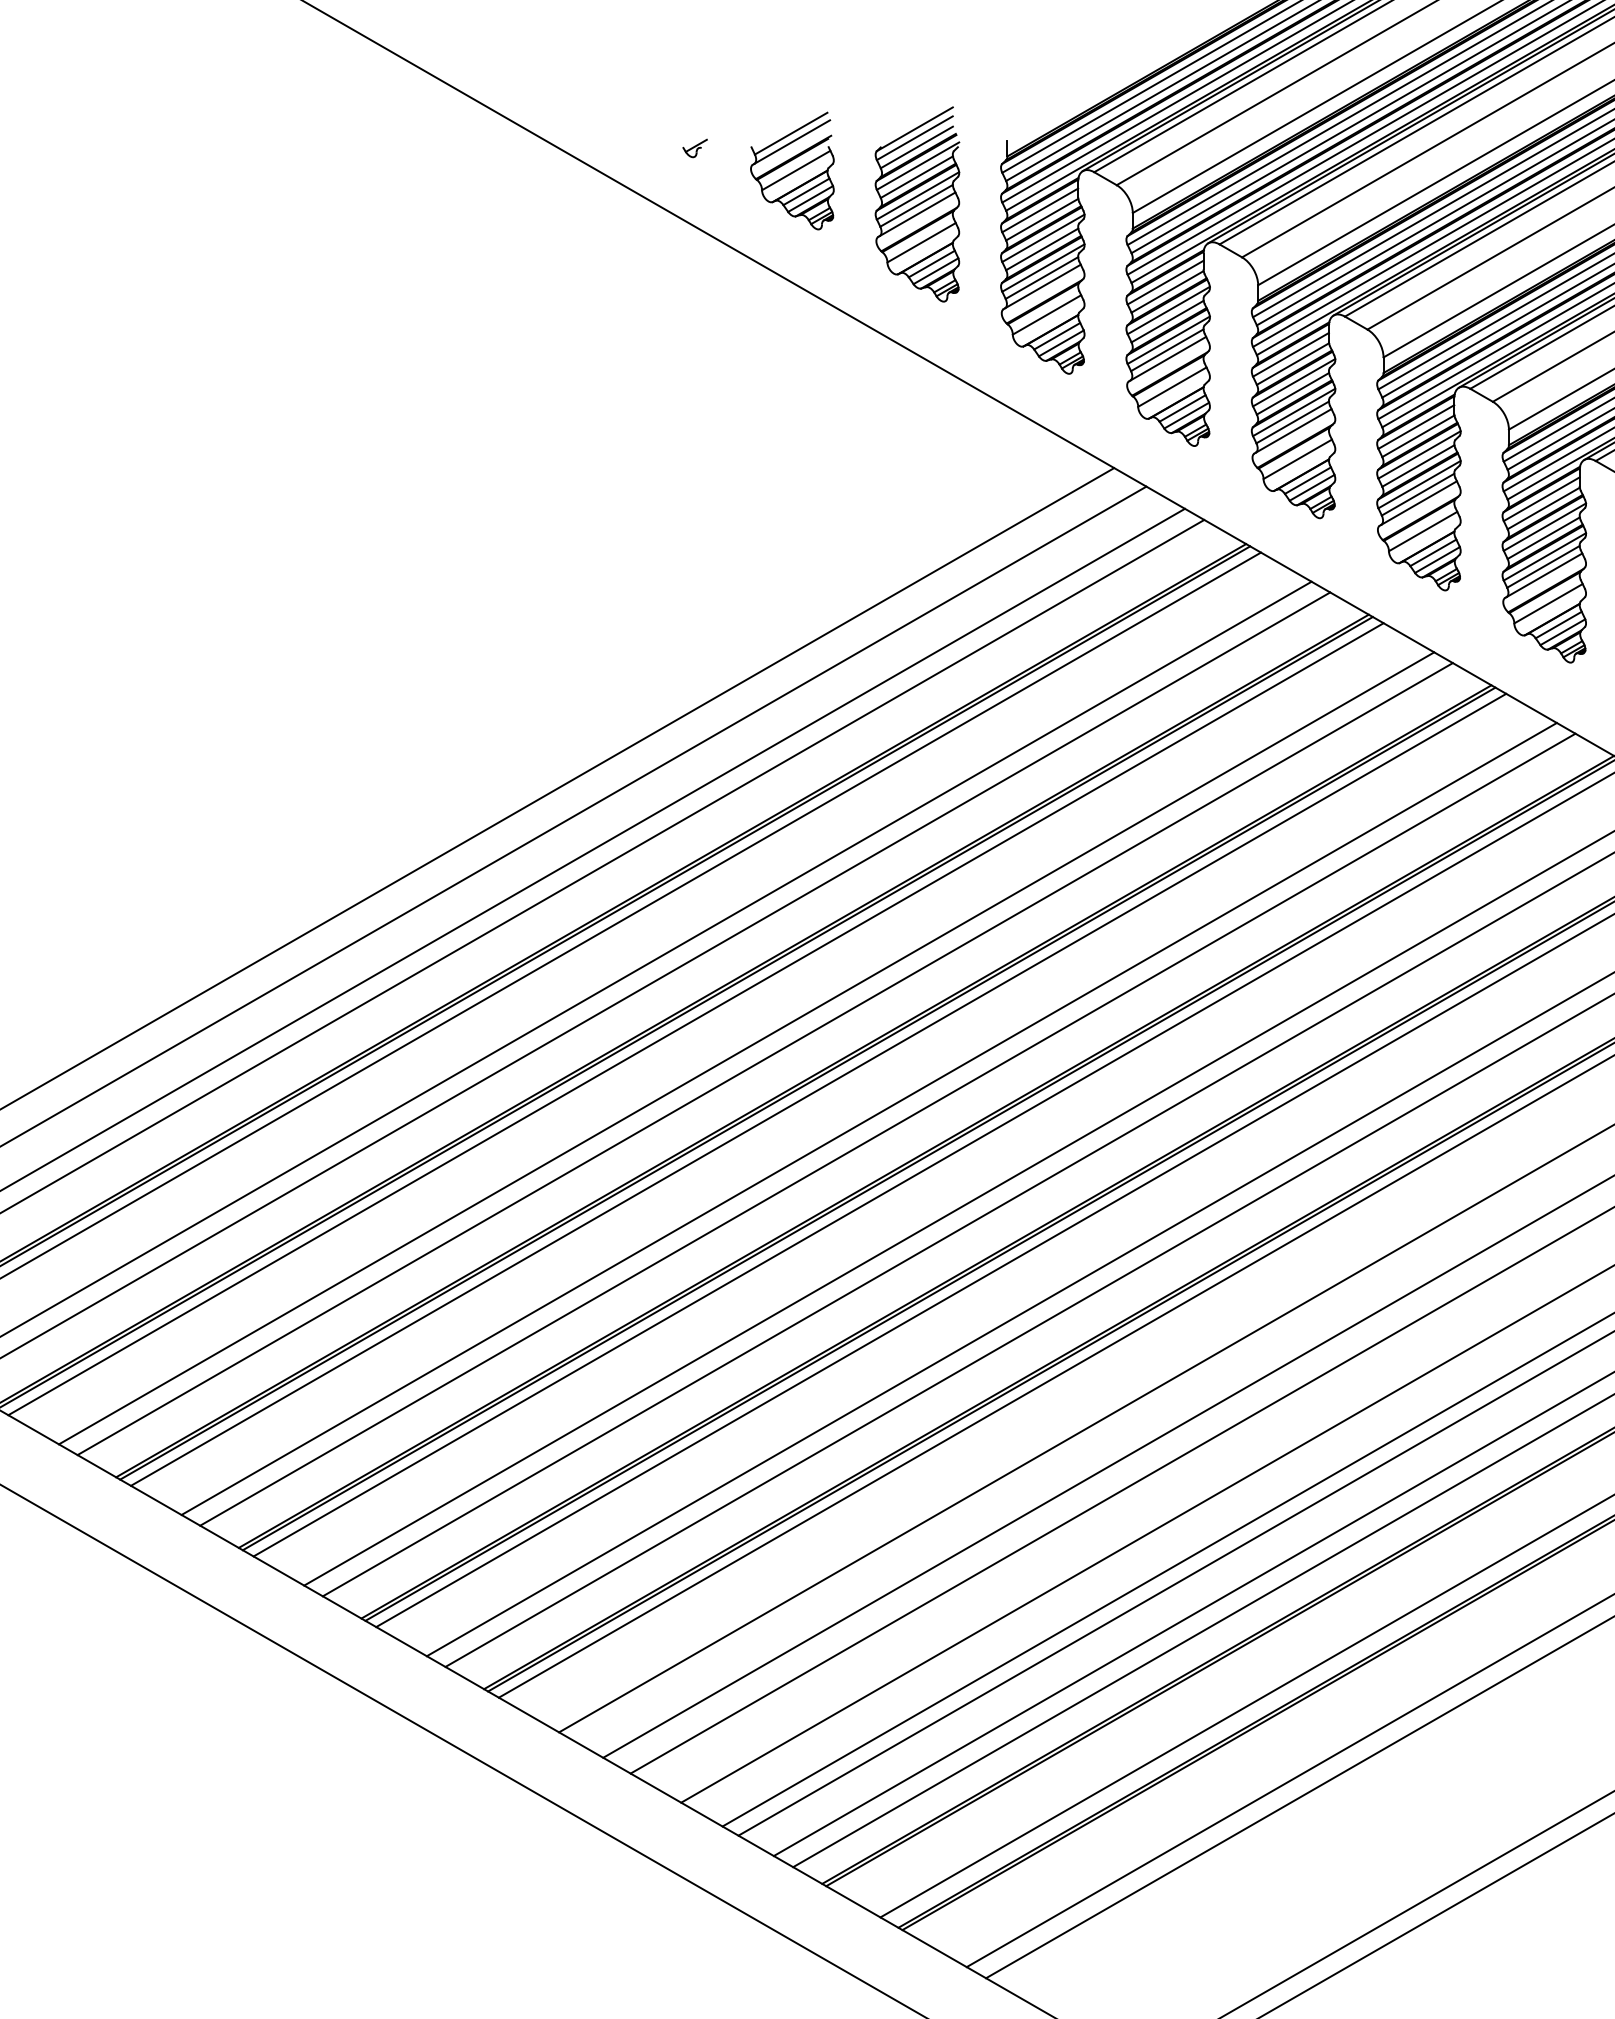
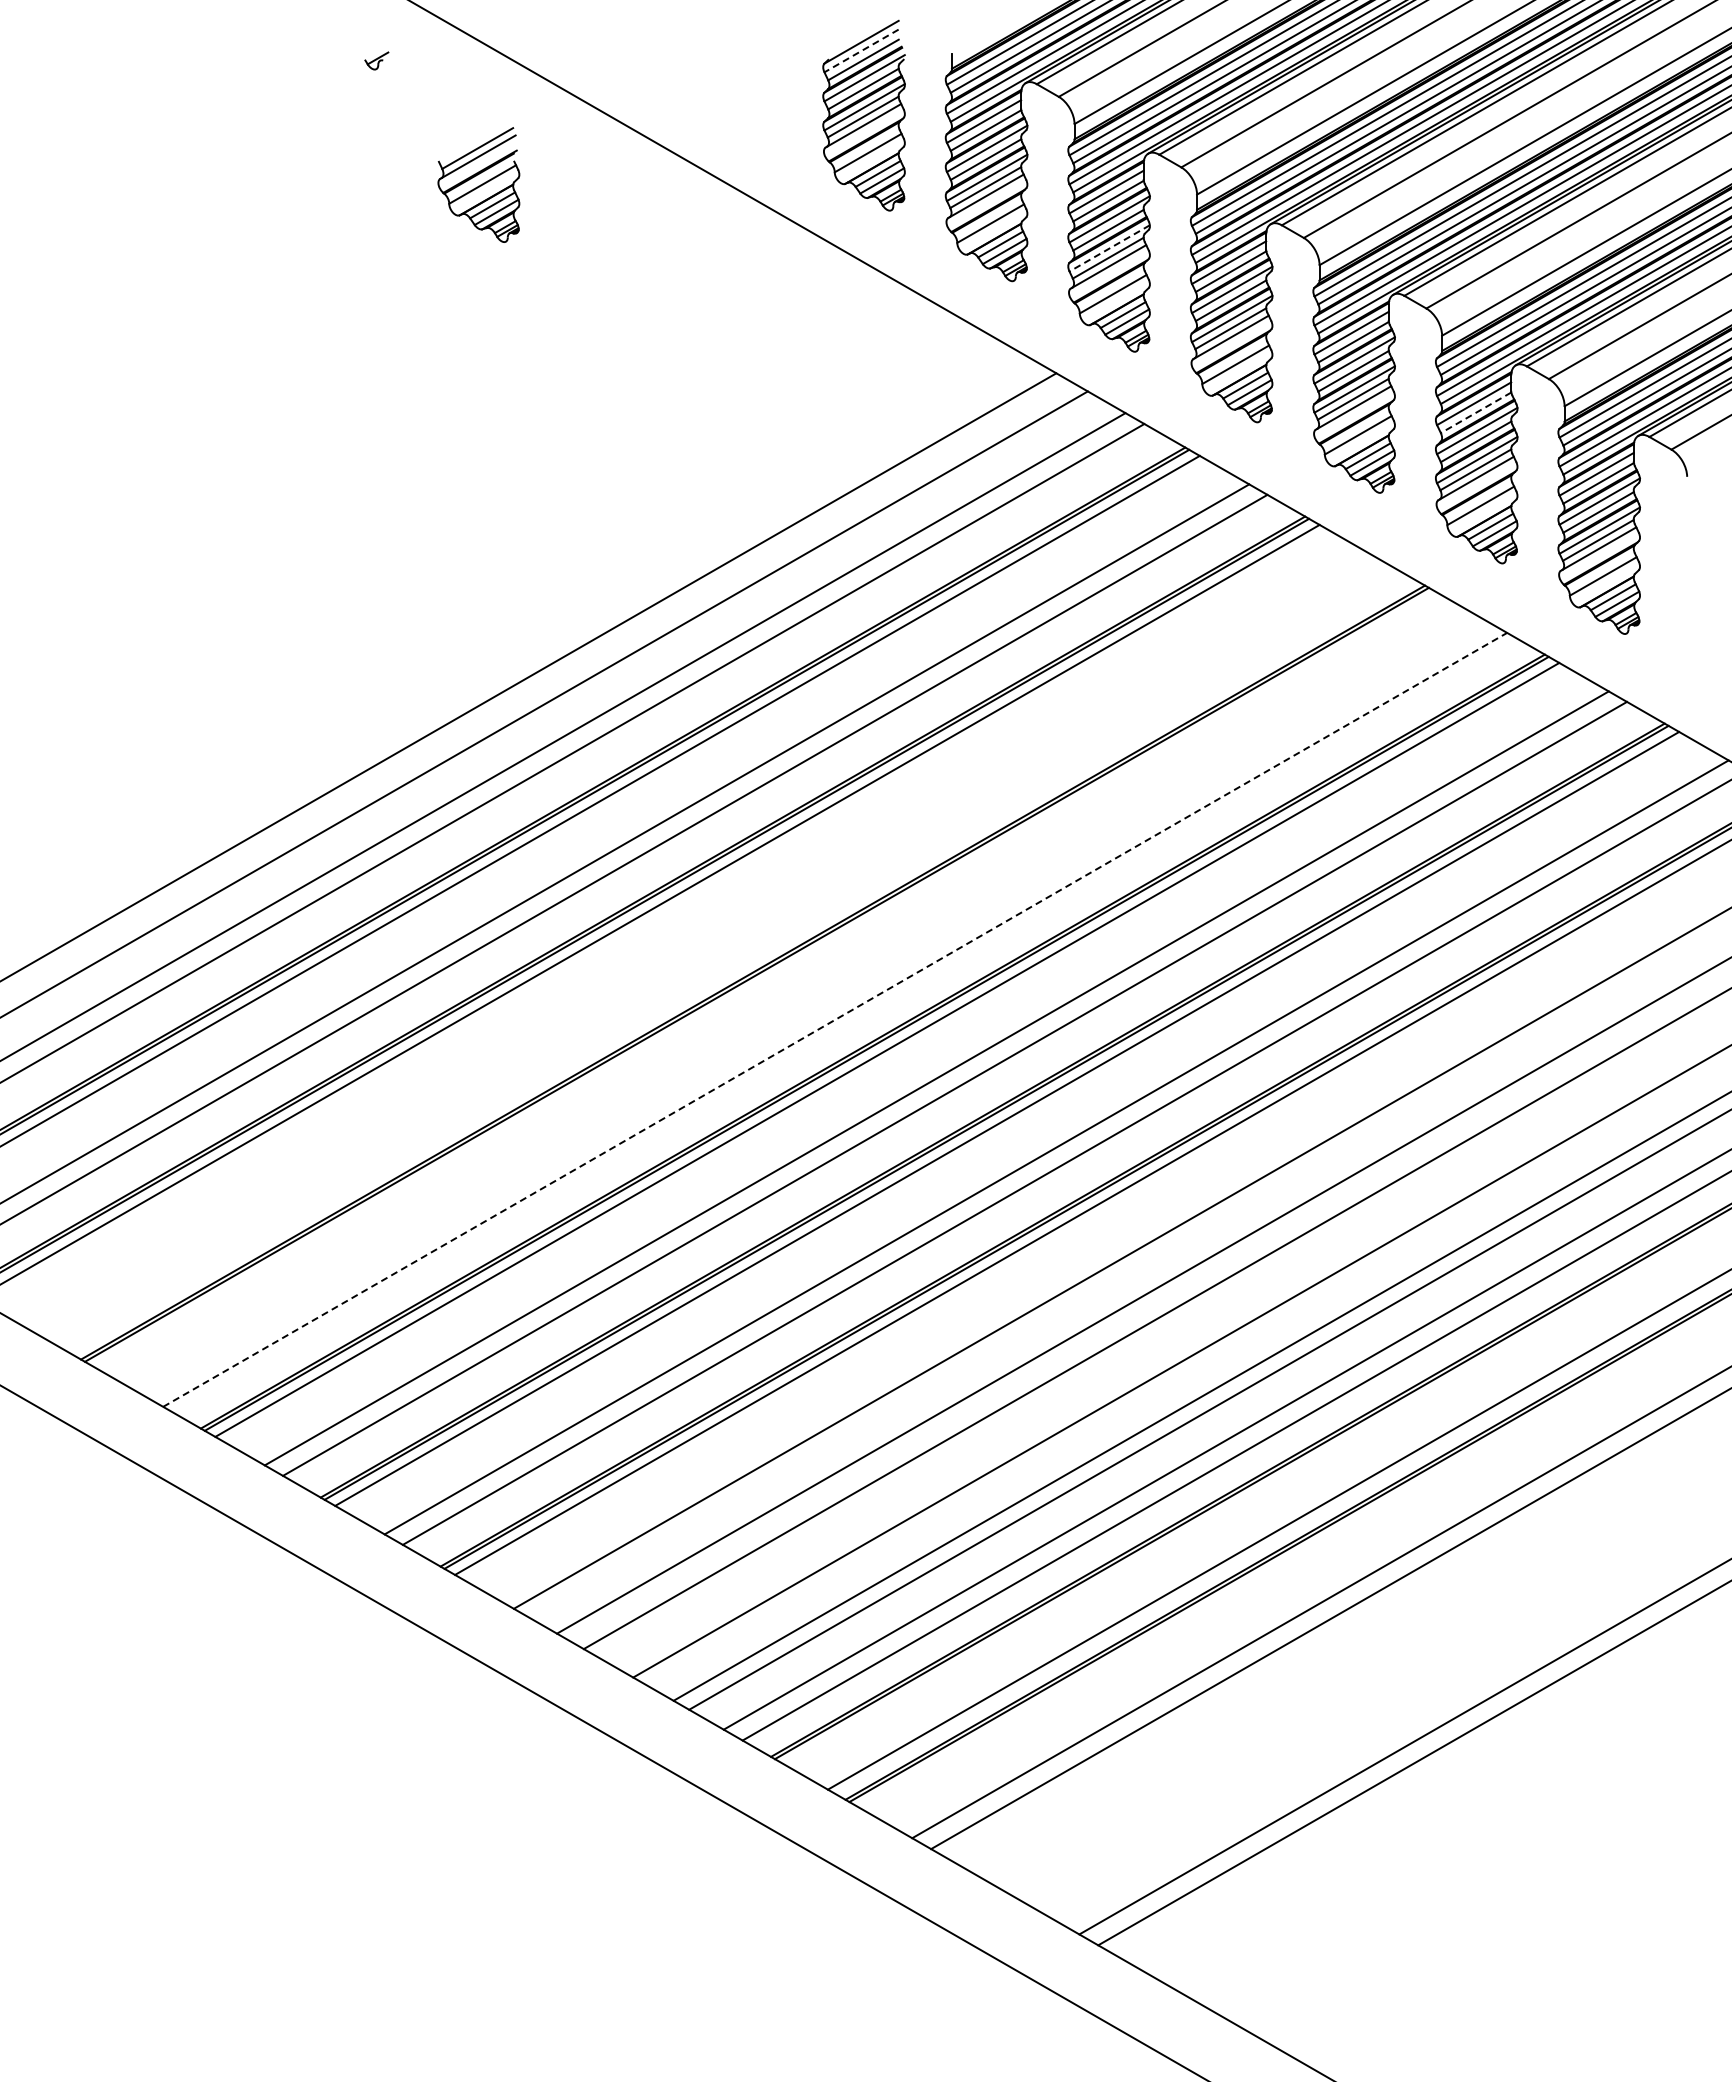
line: (914, 137) -> (861, 50), solid -> dashed
part: (694, 147) -> (376, 60), moved
part: (792, 170) -> (478, 184), moved
line: (1168, 340) -> (1109, 248), solid -> dashed
line: (1544, 508) -> (1476, 412), solid -> dashed
line: (746, 1048) -> (697, 940), removed
line: (765, 1058) -> (715, 950), removed
line: (818, 1089) -> (767, 980), removed
line: (868, 1119) -> (816, 1009), removed
line: (888, 1129) -> (835, 1019), solid -> dashed

